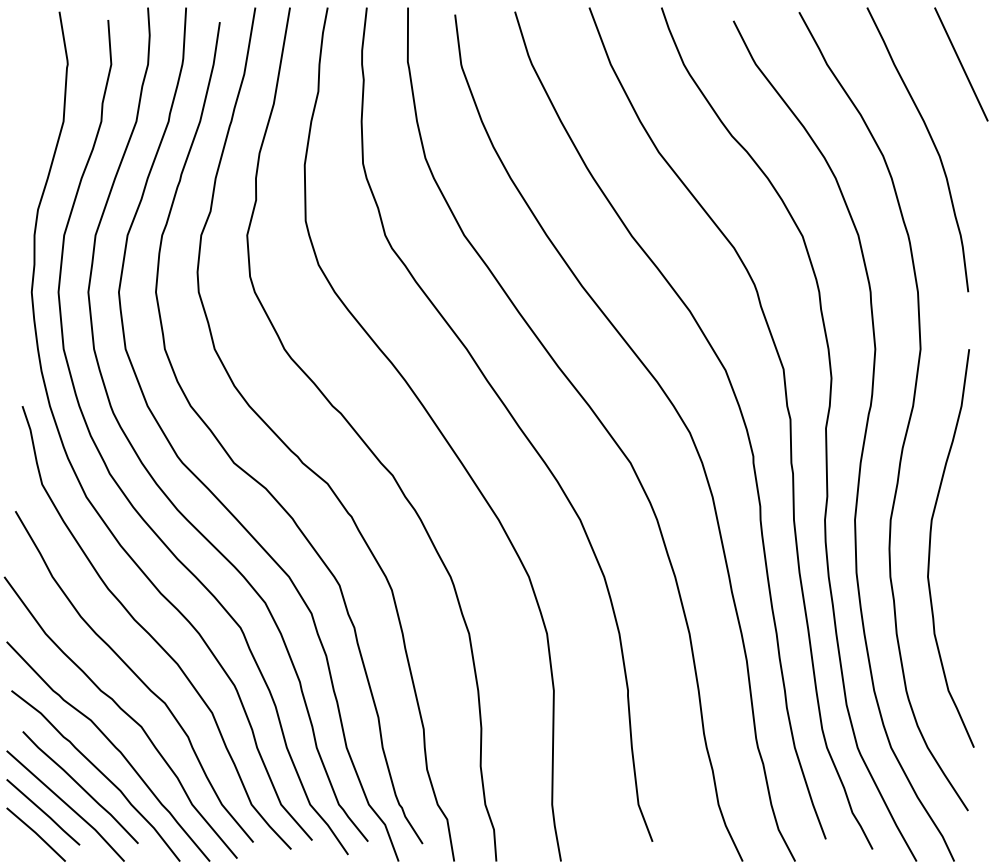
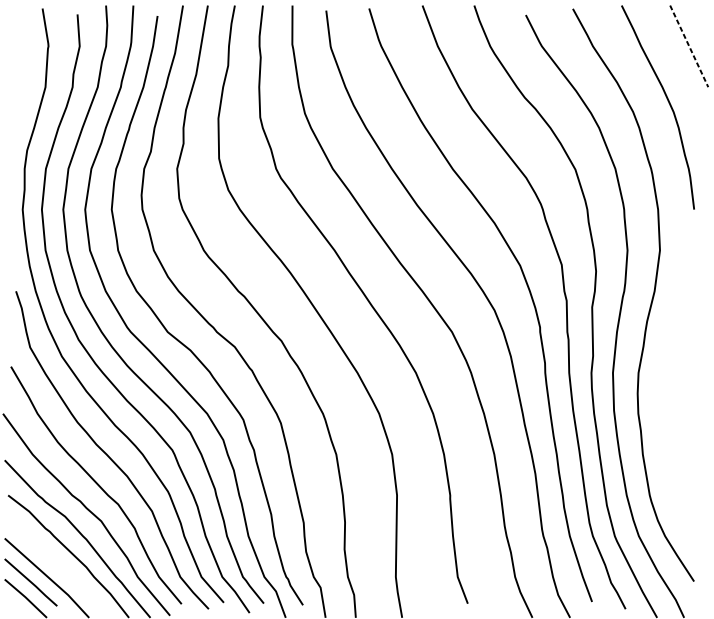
line: (961, 64) -> (689, 46), solid -> dashed
curve: (930, 548) -> (667, 393), removed
curve: (80, 787) -> (57, 564), removed

